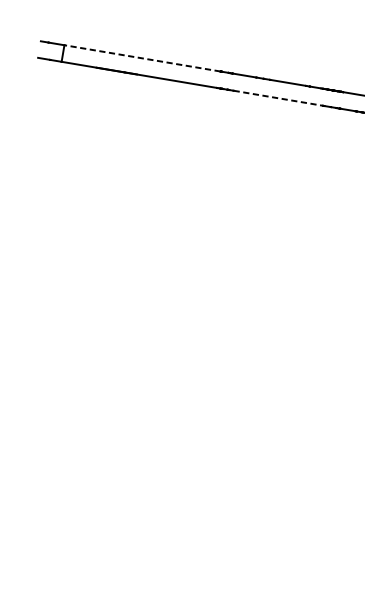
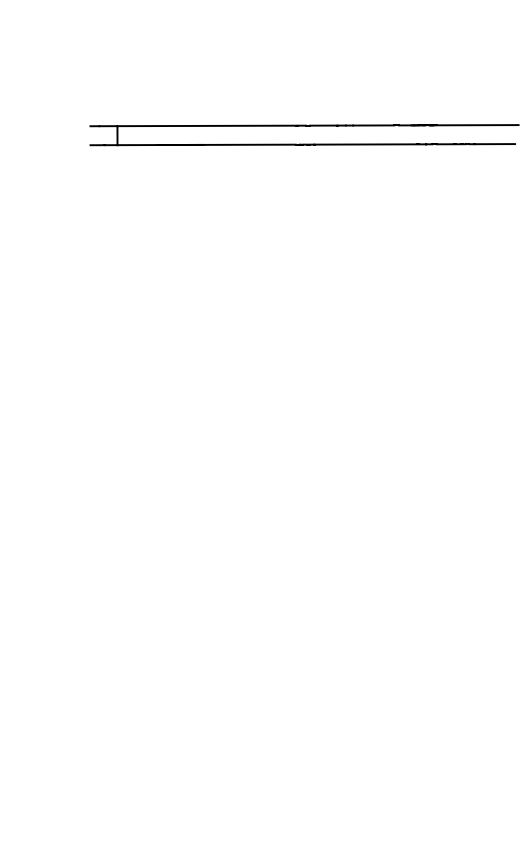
line: (142, 57) -> (206, 125), dashed -> solid
line: (278, 98) -> (366, 144), dashed -> solid

